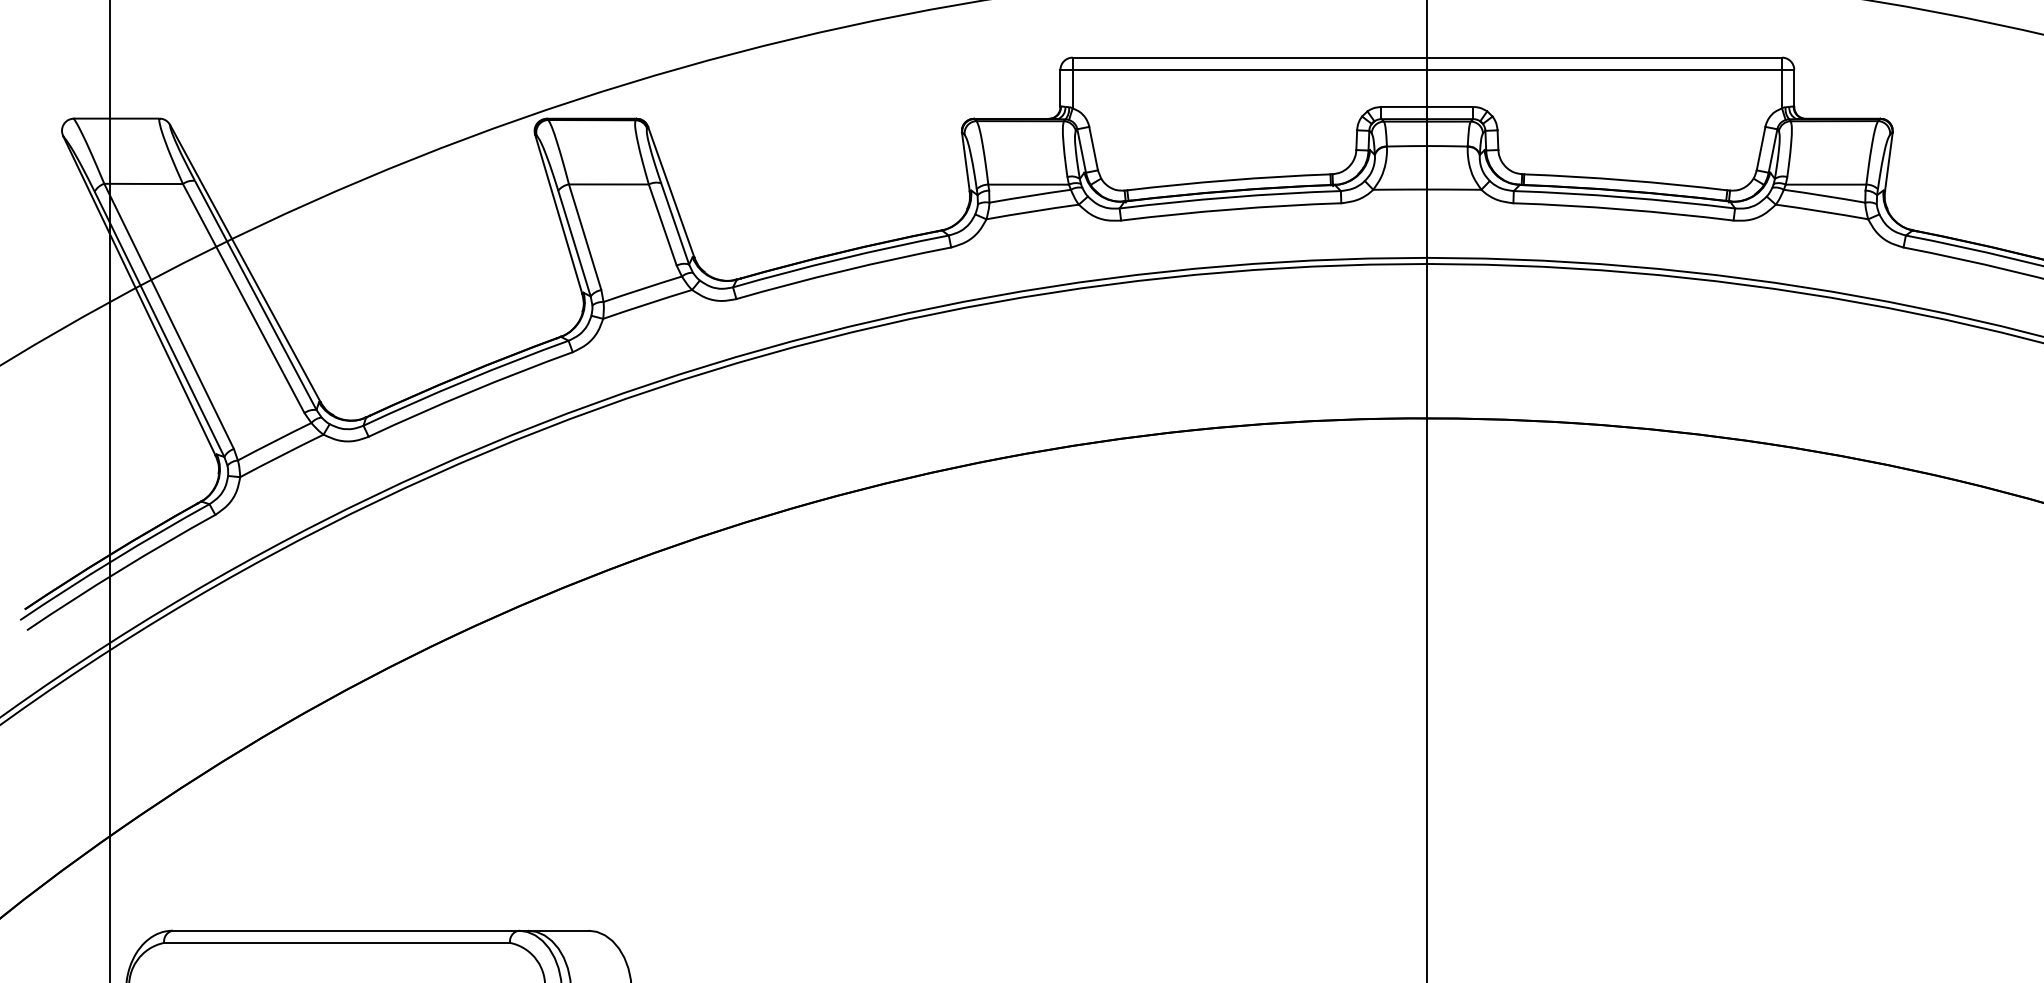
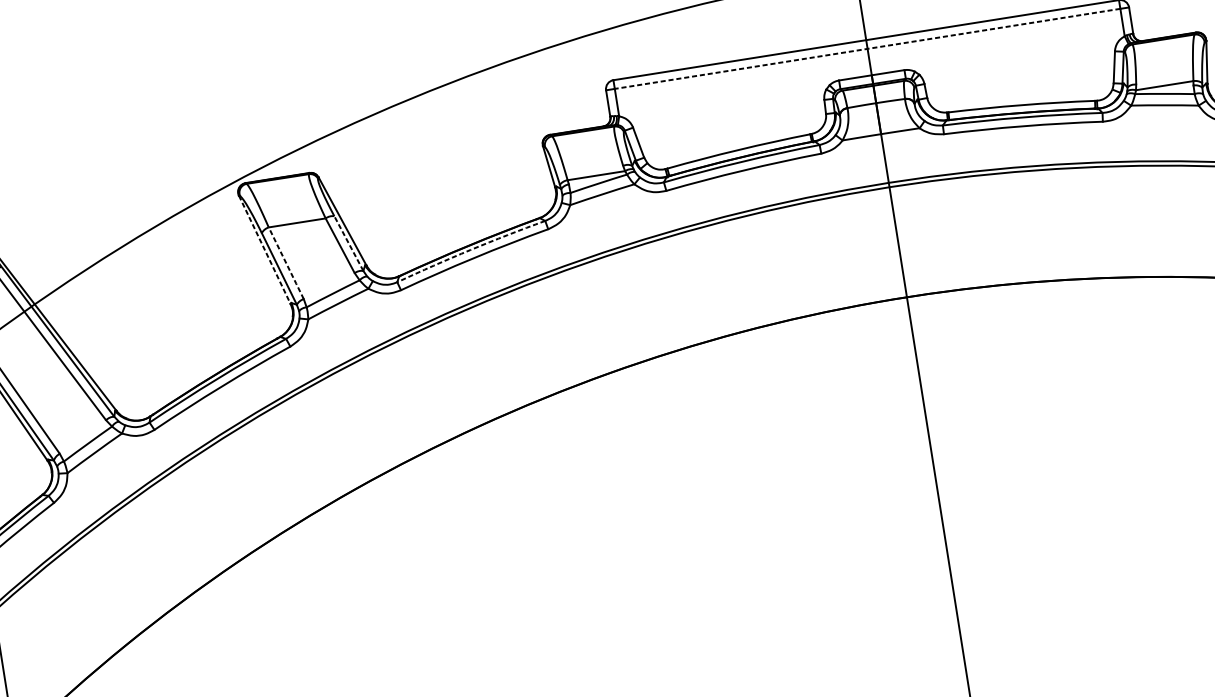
line: (1427, 69) -> (867, 48), solid -> dashed
line: (558, 214) -> (264, 250), solid -> dashed
line: (675, 223) -> (349, 243), solid -> dashed
line: (585, 237) -> (286, 263), solid -> dashed
arc: (840, 259) -> (470, 250), solid -> dashed

